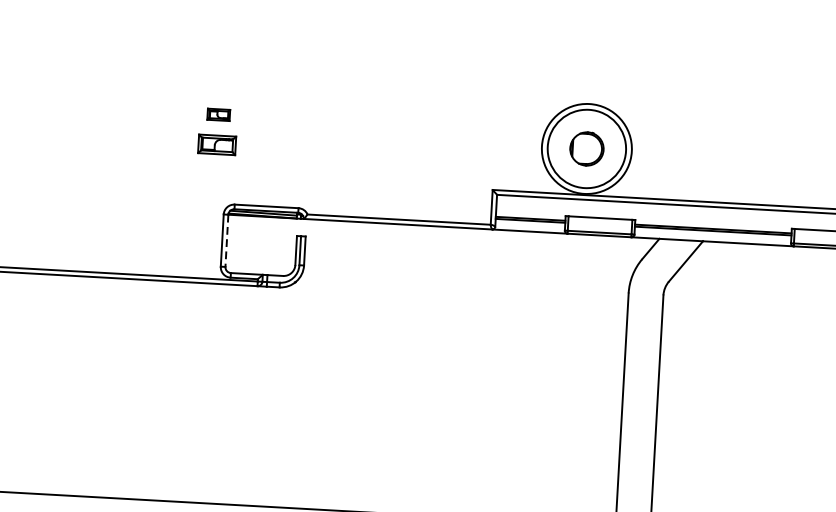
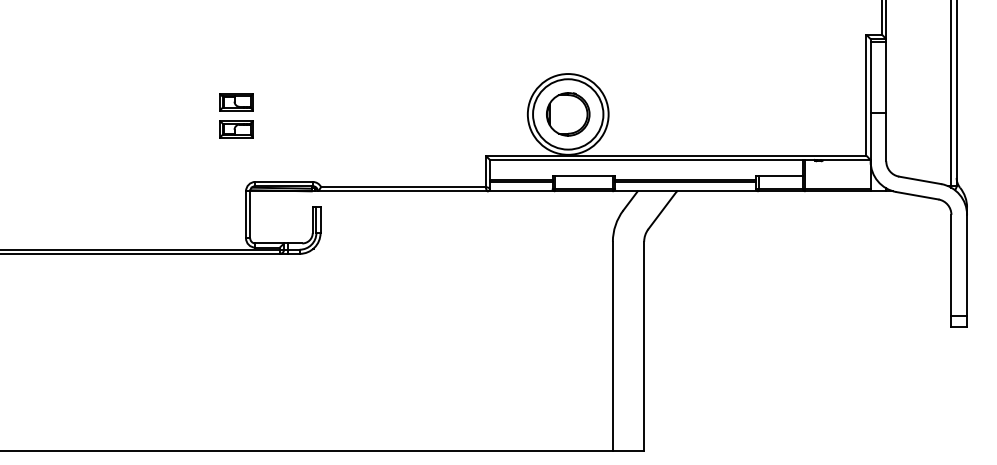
part: (218, 115) -> (236, 102), size x1.67
part: (587, 149) -> (568, 114), size x1.43
line: (227, 241) -> (250, 215), dashed -> solid

